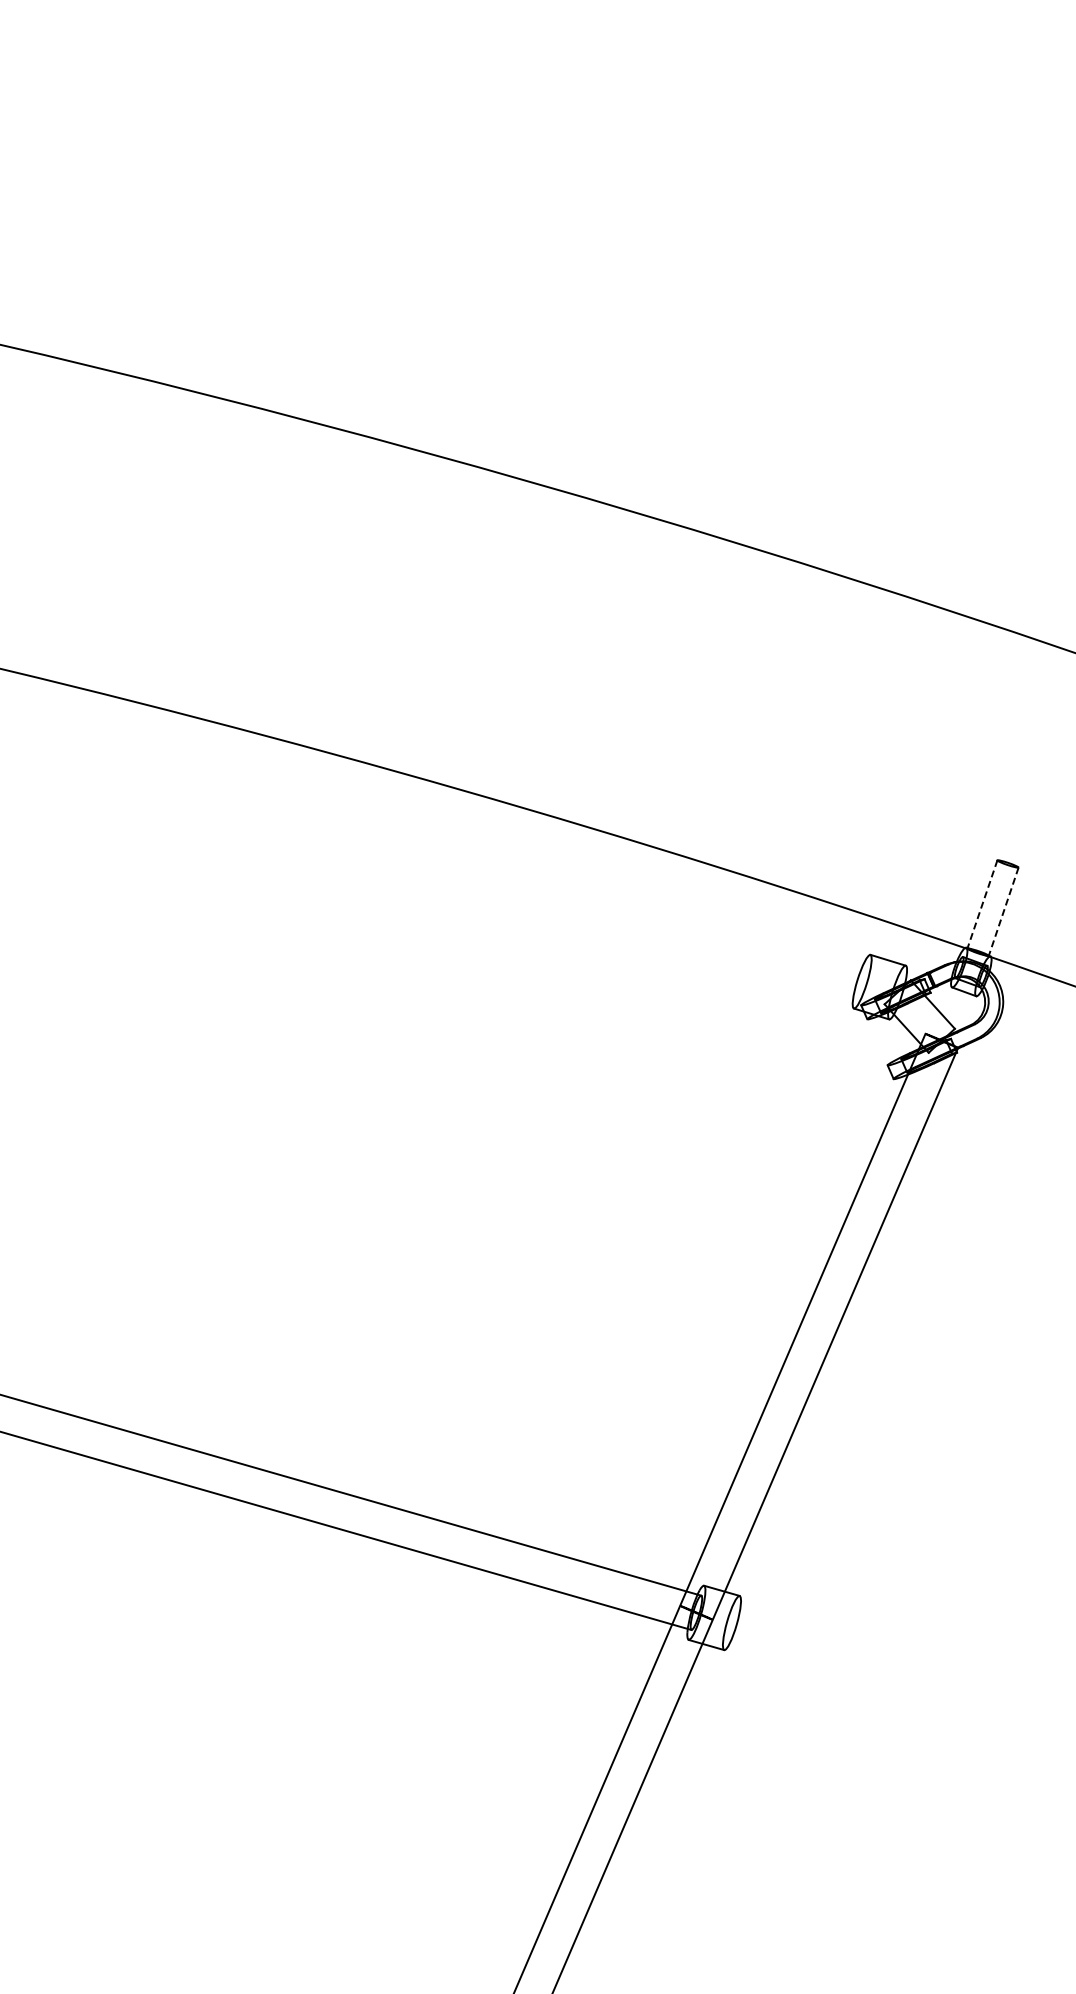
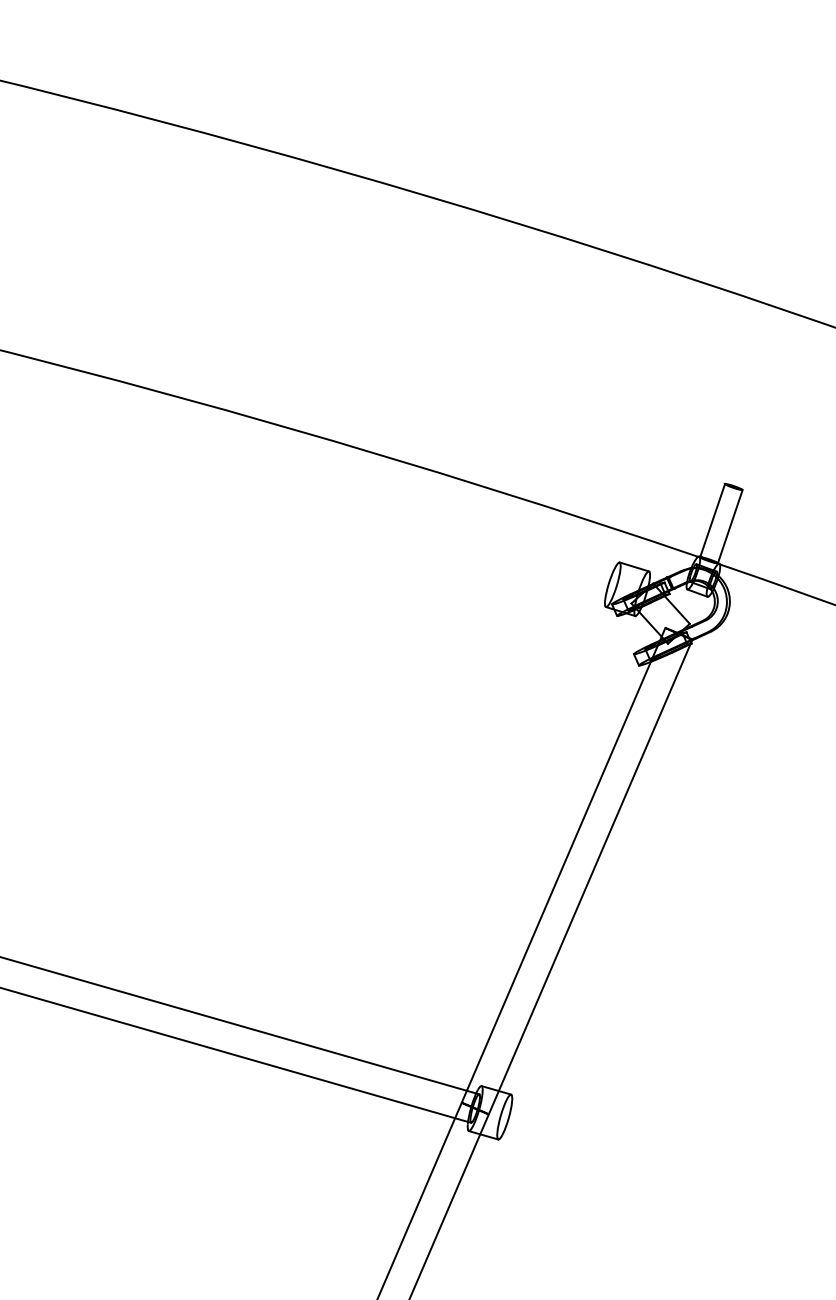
line: (982, 904) -> (712, 520), dashed -> solid
line: (1003, 911) -> (730, 526), dashed -> solid

